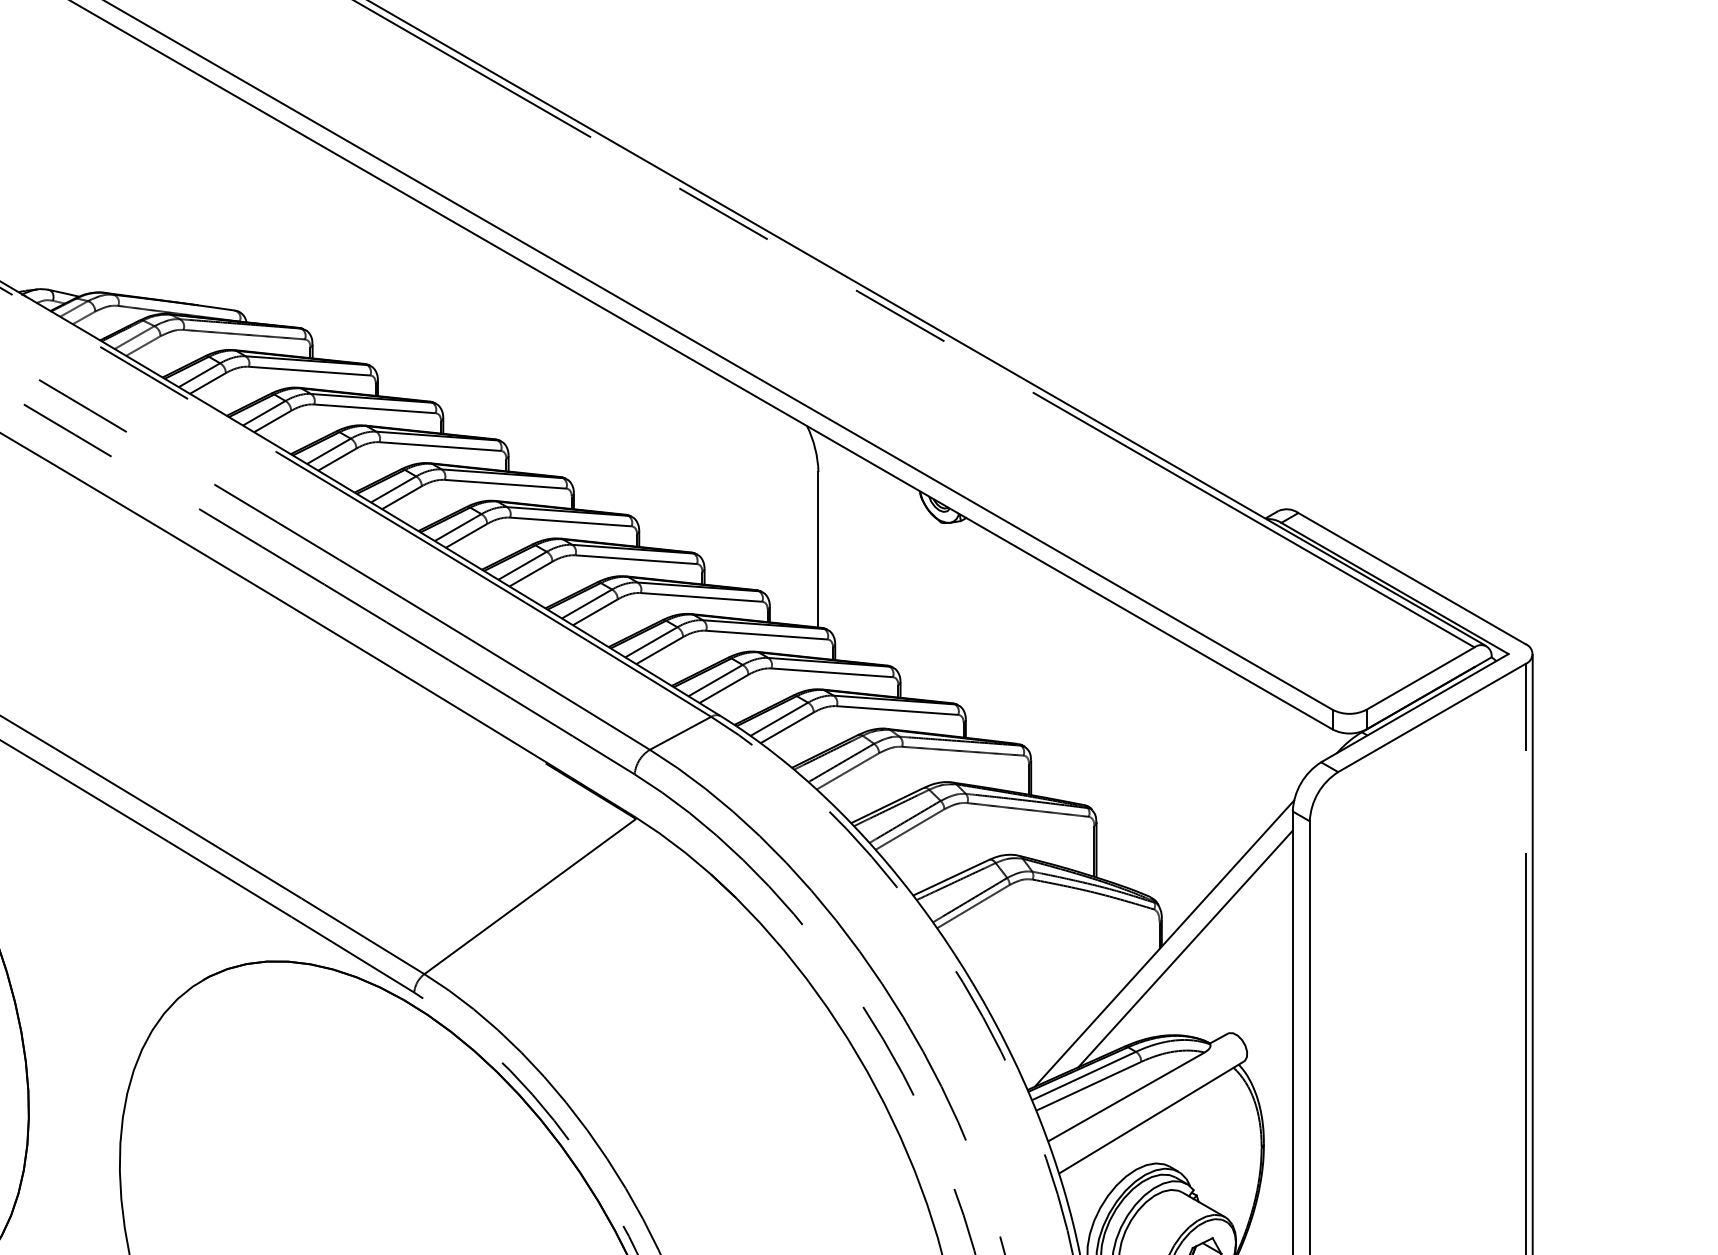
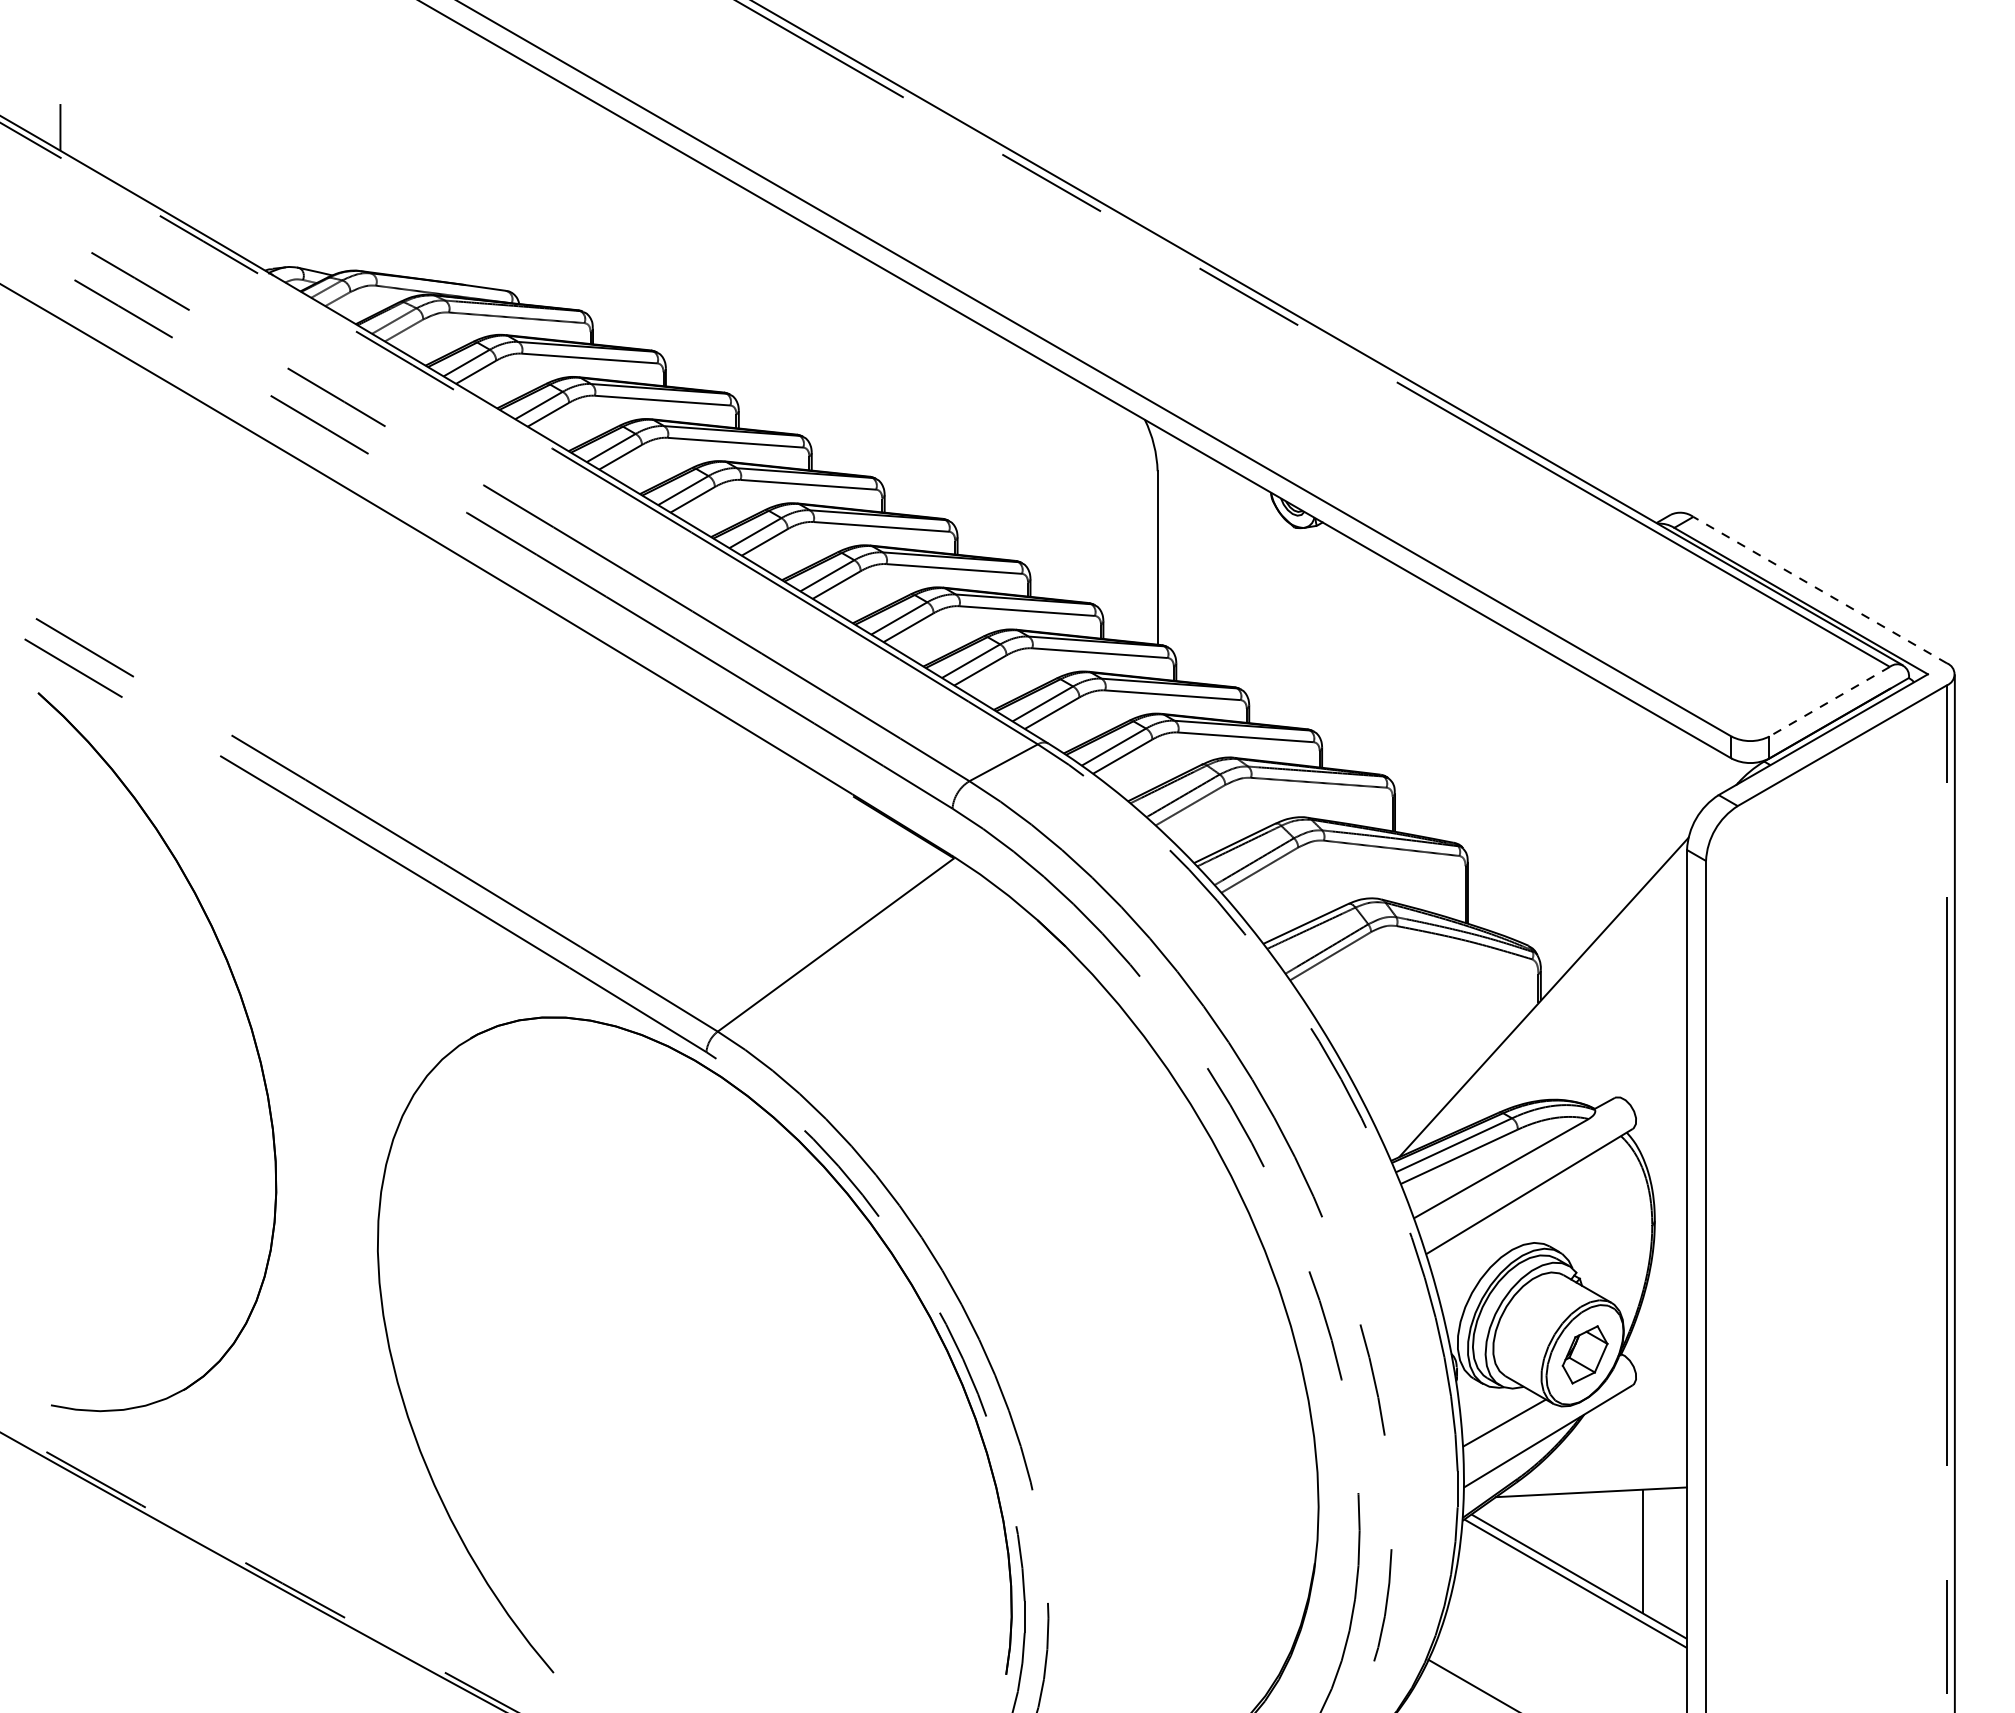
line: (1411, 578) -> (1819, 589), solid -> dashed
line: (1420, 678) -> (1829, 701), solid -> dashed
line: (1185, 948) -> (1567, 1003), removed

